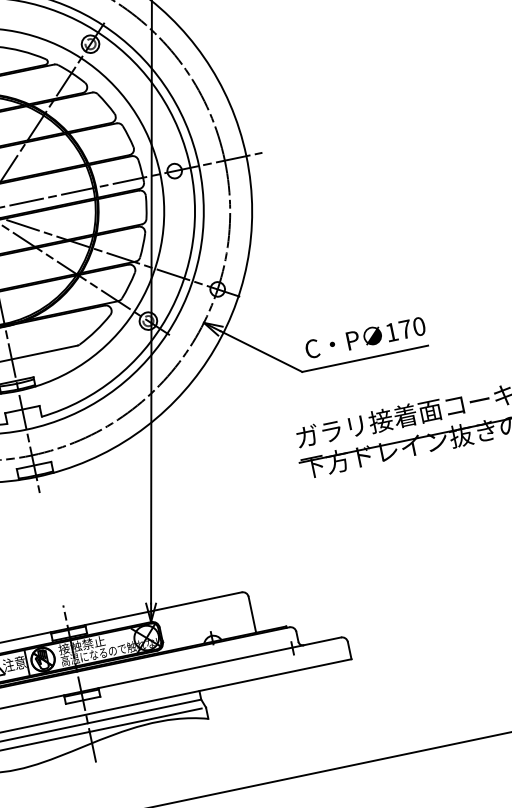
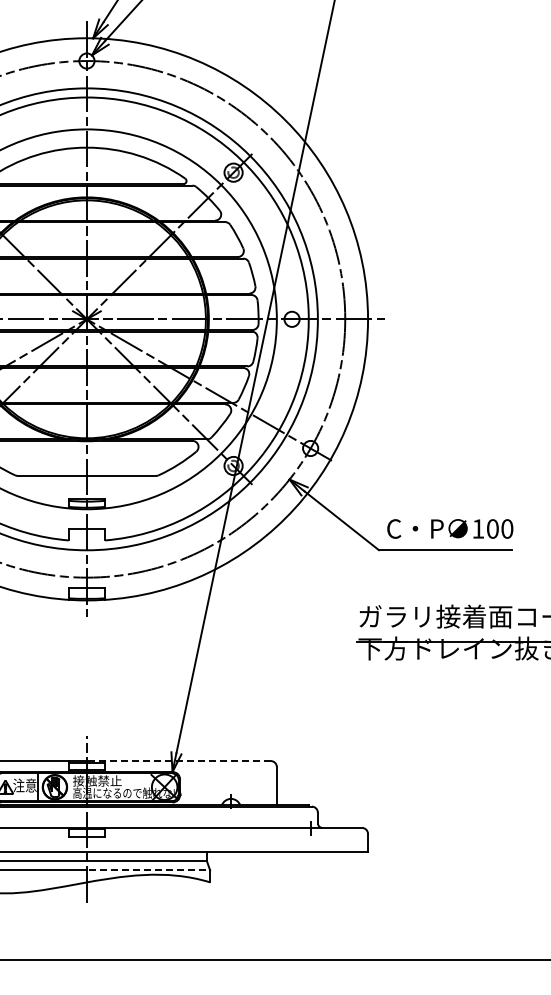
text: (405, 329) -> (492, 528), 170 -> 100
line: (154, 610) -> (178, 761), solid -> dashed
line: (145, 720) -> (145, 870), solid -> dashed

